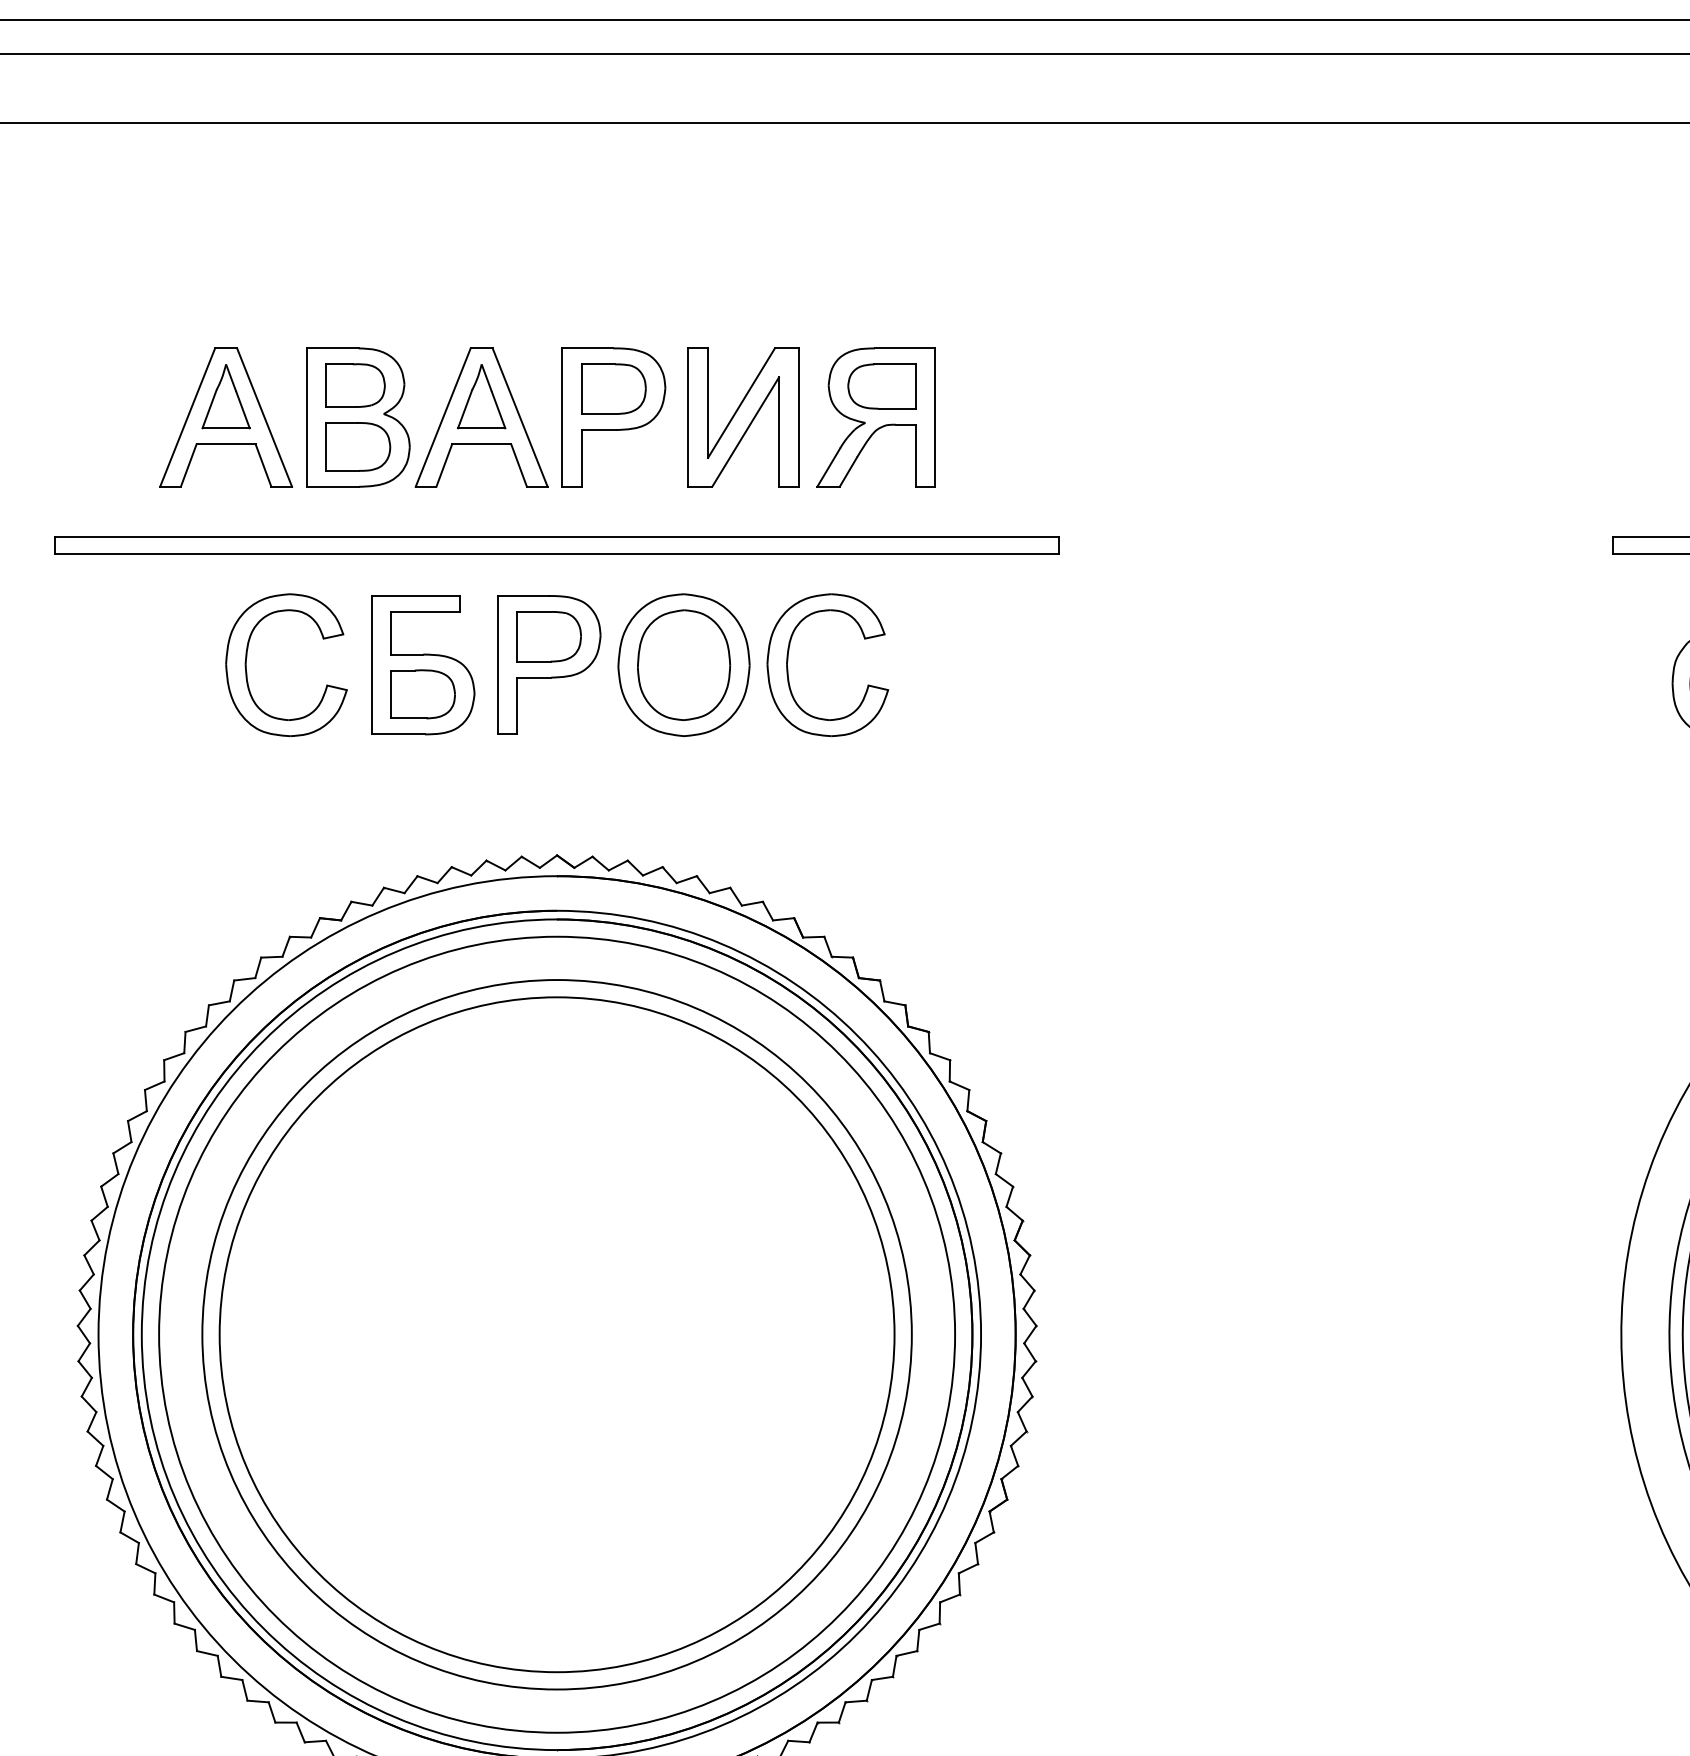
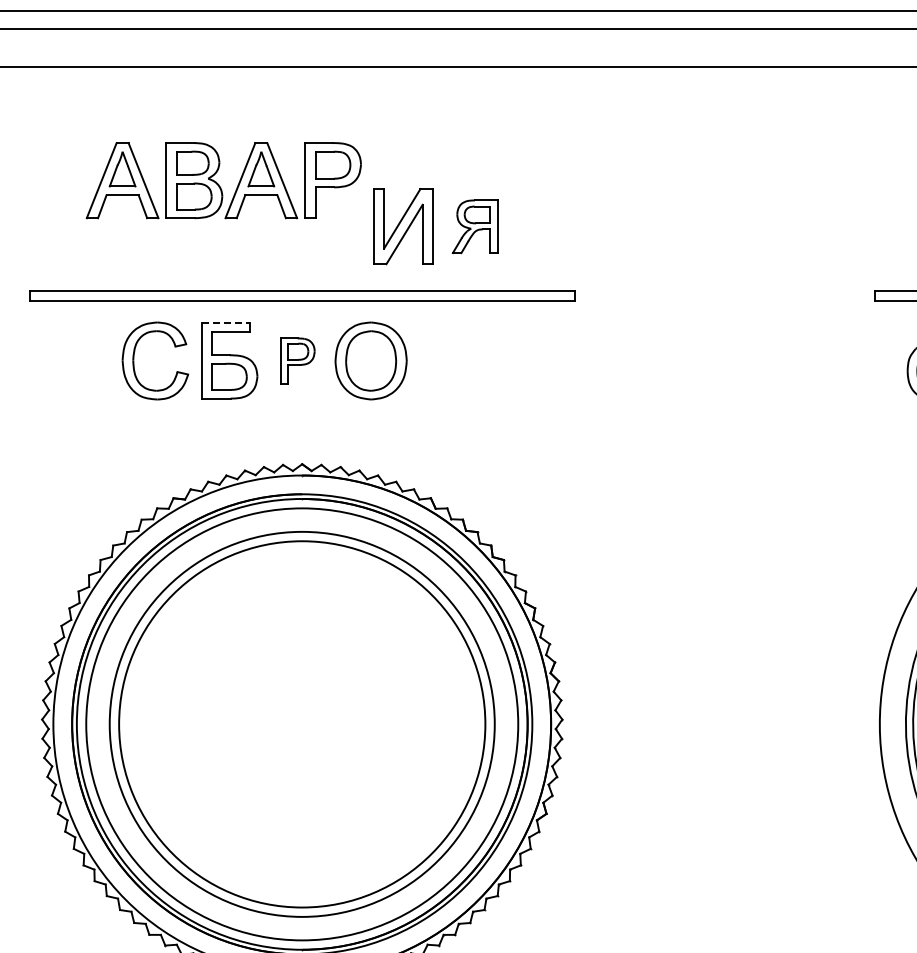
part: (411, 417) -> (223, 180), moved
part: (874, 417) -> (474, 226), size x0.7
line: (417, 596) -> (226, 323), solid -> dashed
part: (789, 660) -> (428, 358), removed
part: (548, 664) -> (297, 360), size x0.6

